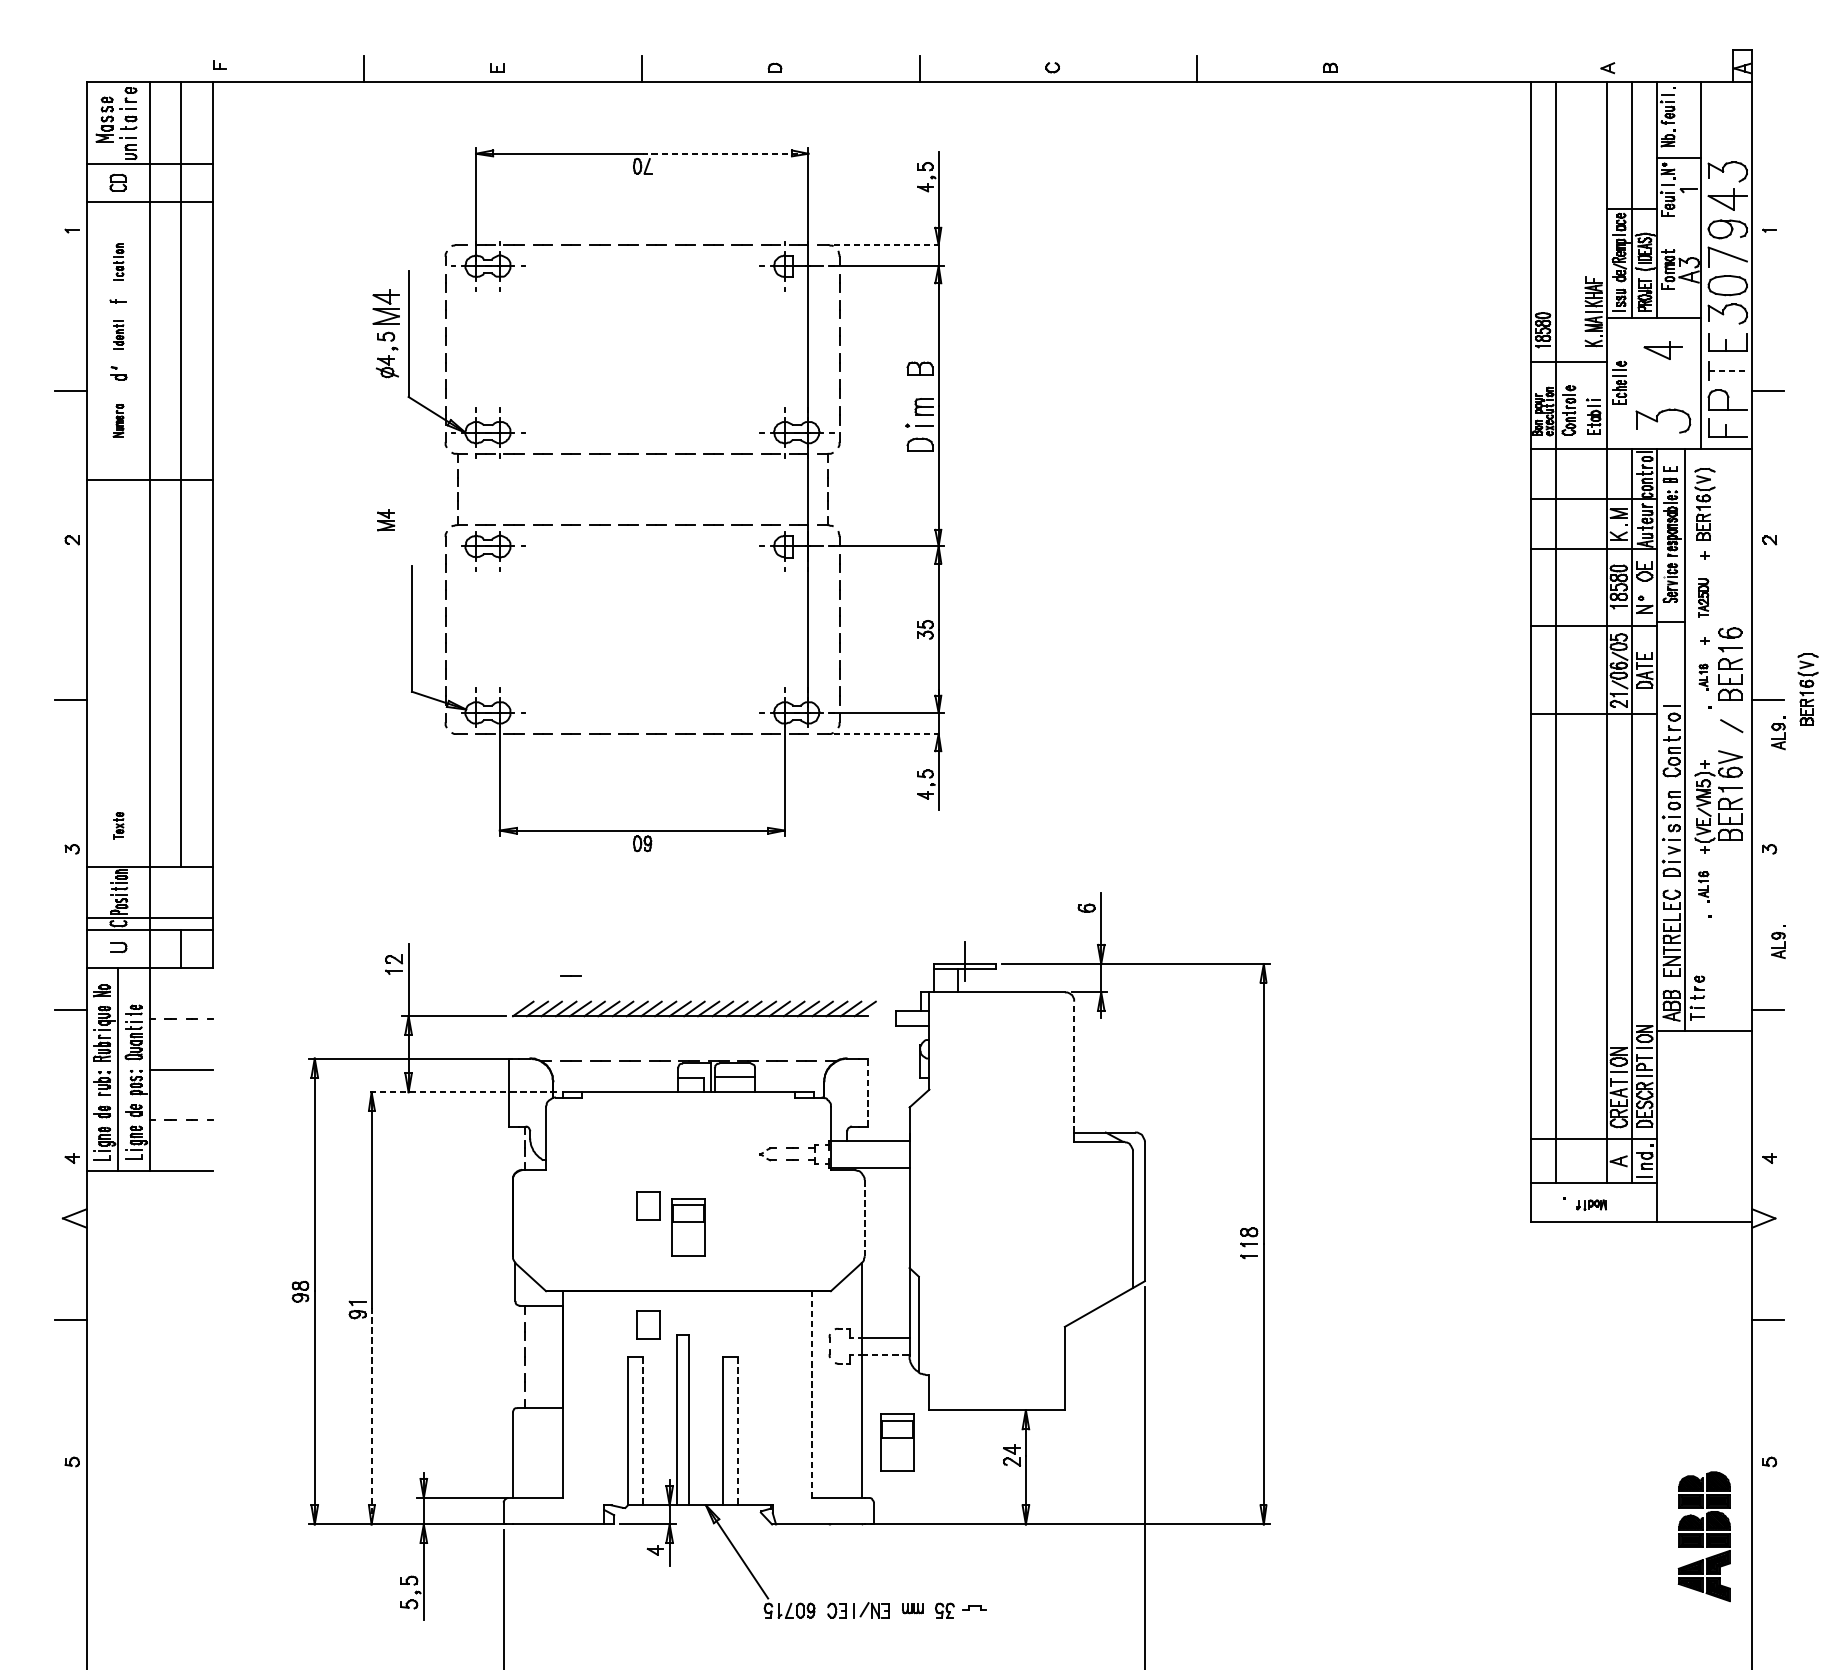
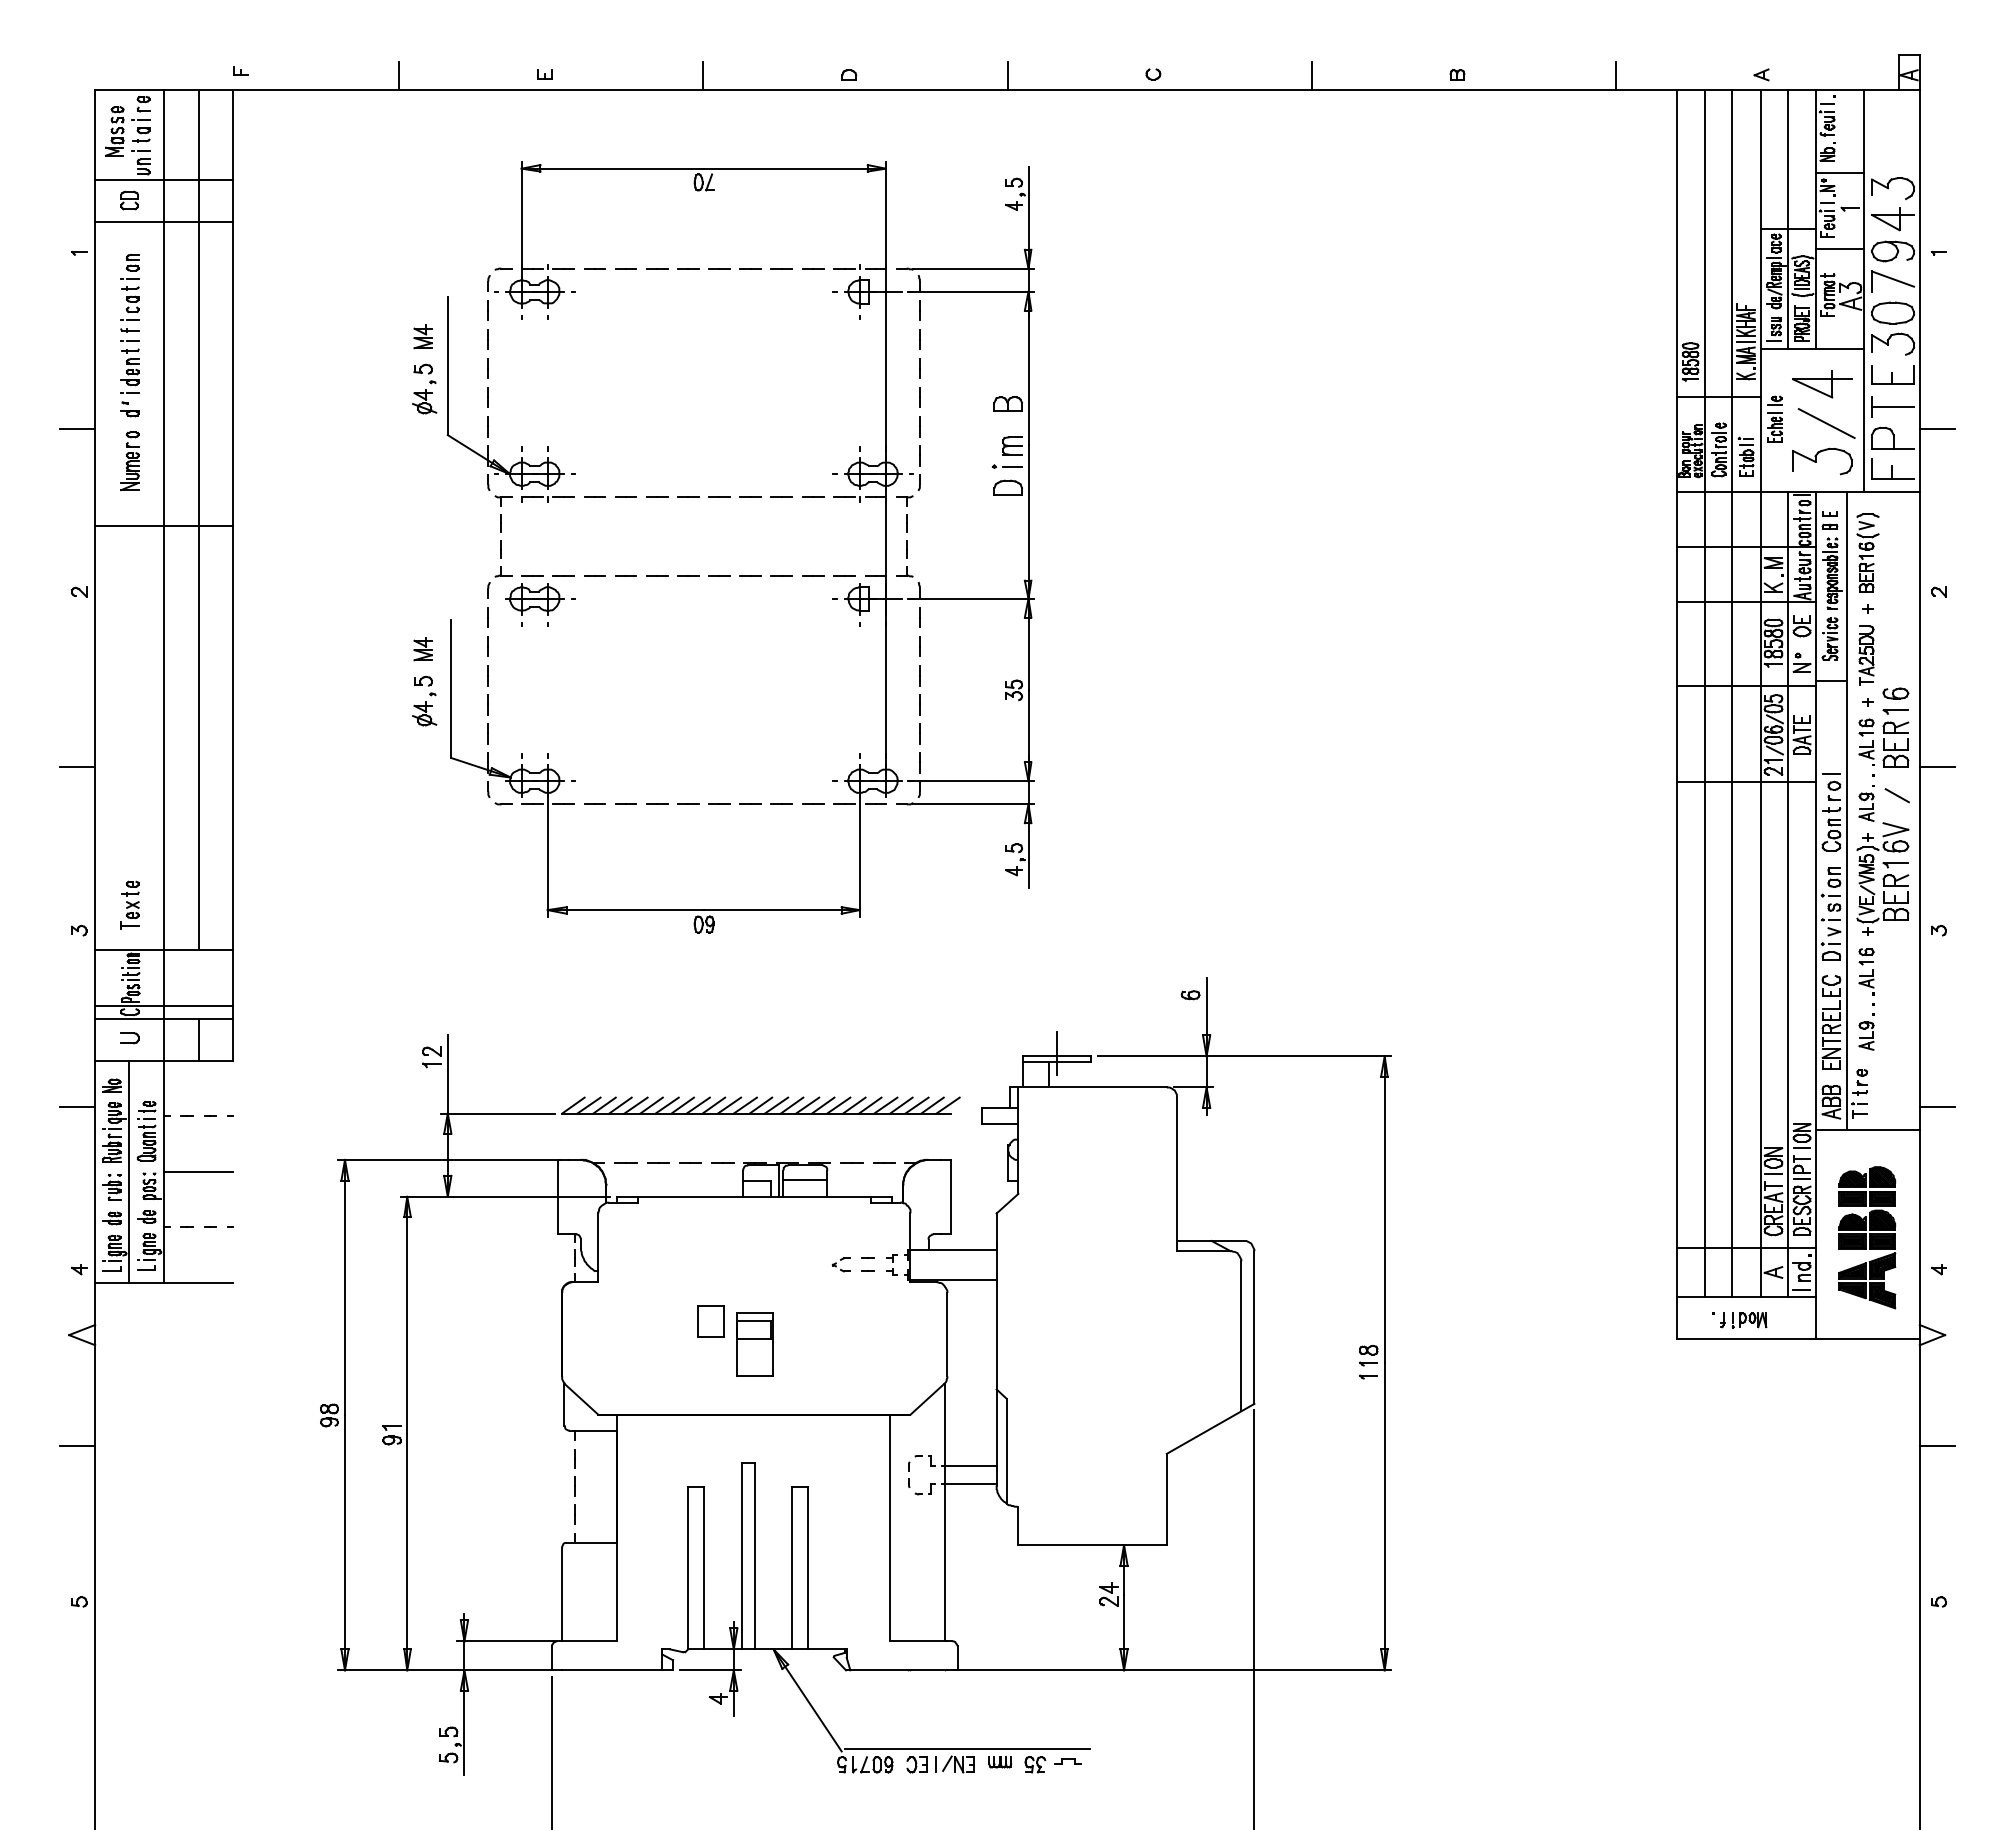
line: (1474, 68) -> (1615, 75), added
line: (725, 153) -> (794, 168), dashed -> solid
line: (1678, 227) -> (1839, 249), added
line: (889, 244) -> (974, 268), dashed -> solid
part: (118, 262) -> (129, 287), size x1.67
part: (385, 306) -> (422, 336), size x0.62
part: (118, 334) -> (129, 366), size x1.67
part: (1663, 350) -> (1822, 384), size x1.43
line: (1728, 370) -> (1893, 406), dashed -> solid
line: (1667, 386) -> (1826, 423), added
part: (118, 421) -> (129, 461), size x1.67
part: (385, 520) -> (422, 649), moved
part: (1703, 598) -> (1866, 655), size x1.43
line: (1581, 631) -> (1732, 692), added
part: (387, 640) -> (424, 701), added
part: (1703, 676) -> (1866, 741), size x1.67
part: (1807, 689) -> (1980, 755), removed
part: (1778, 733) -> (1866, 803), moved
line: (889, 734) -> (974, 804), dashed -> solid
part: (118, 825) -> (129, 904), size x1.67
part: (1703, 886) -> (1866, 971), size x1.43
part: (1778, 941) -> (1866, 1031), moved
line: (570, 976) -> (625, 1069), removed
line: (1073, 1067) -> (1176, 1169), dashed -> solid
line: (461, 1091) -> (505, 1196), dashed -> solid
line: (868, 1091) -> (951, 1196), dashed -> solid
part: (1591, 1205) -> (1743, 1320), size x1.43
line: (864, 1217) -> (947, 1334), dashed -> solid
part: (648, 1324) -> (710, 1451), removed
line: (886, 1354) -> (971, 1484), dashed -> solid
line: (812, 1395) -> (890, 1528), dashed -> solid
line: (371, 1415) -> (407, 1551), dashed -> solid
line: (642, 1431) -> (704, 1568), dashed -> solid
line: (737, 1431) -> (808, 1568), dashed -> solid
part: (897, 1442) -> (983, 1580), removed
part: (1704, 1536) -> (1867, 1237), moved
line: (882, 1595) -> (967, 1748), added

